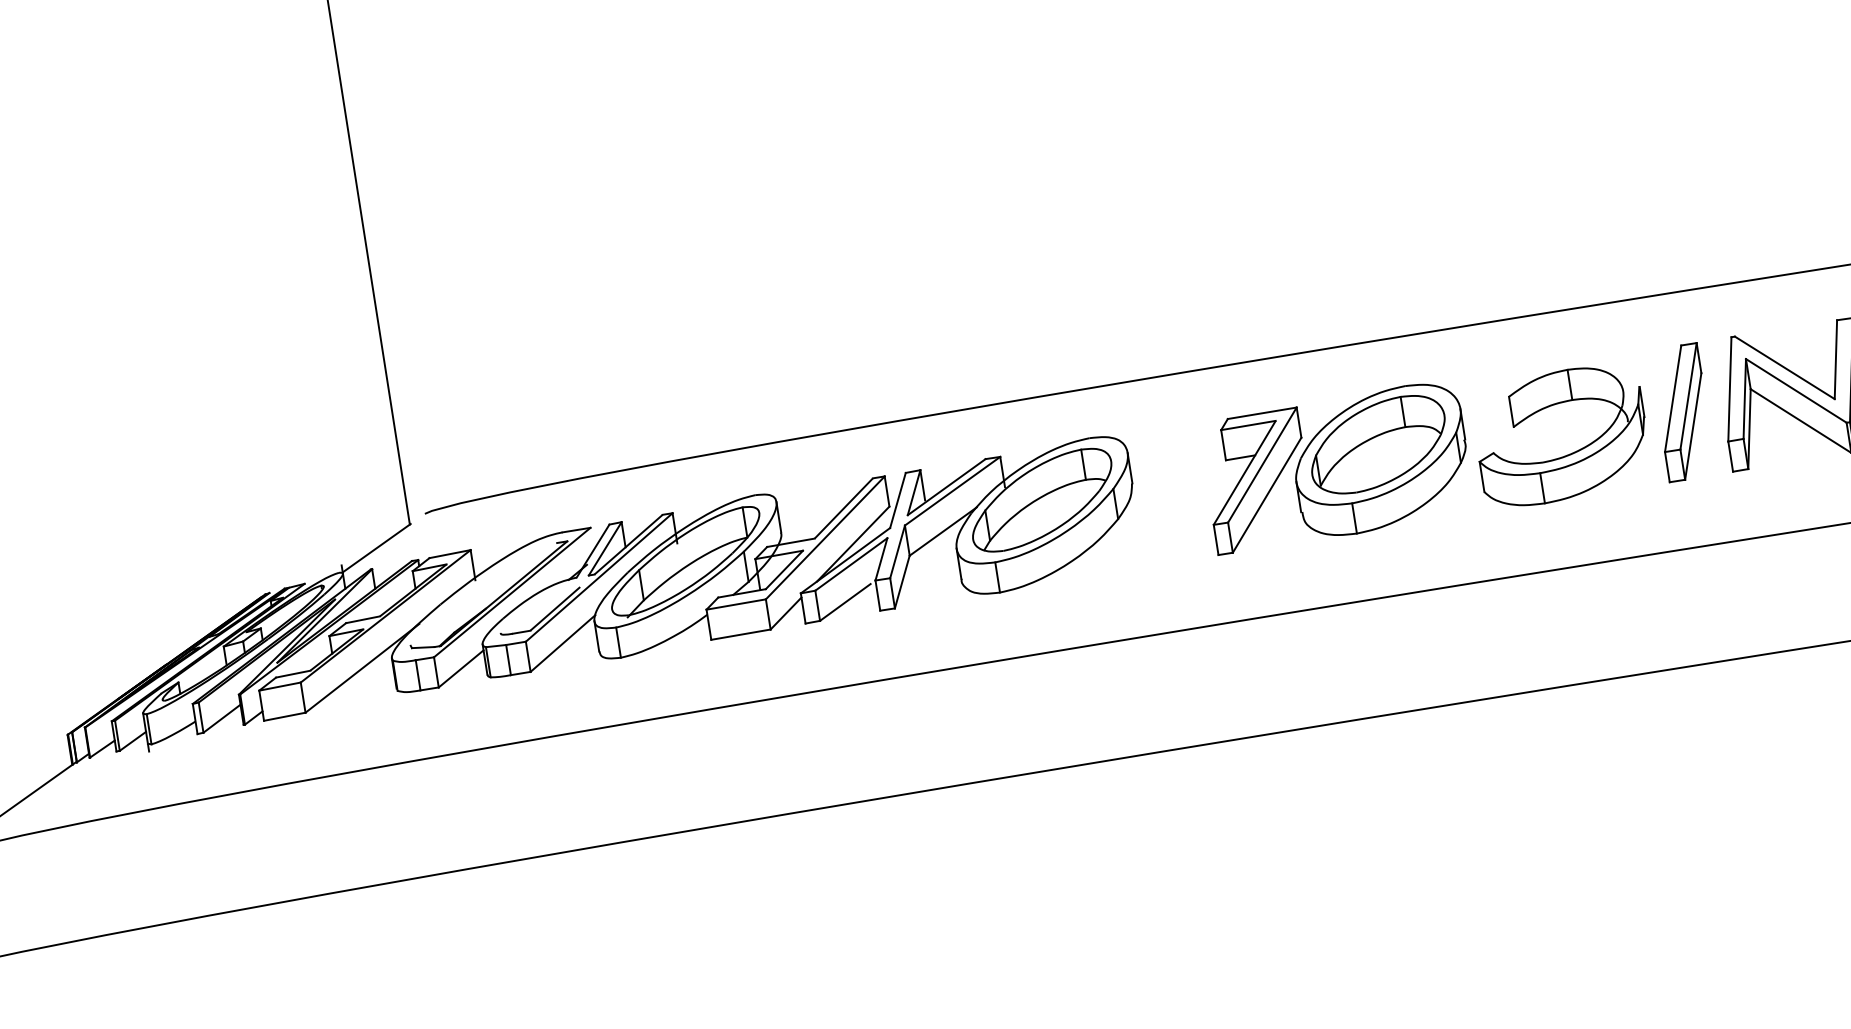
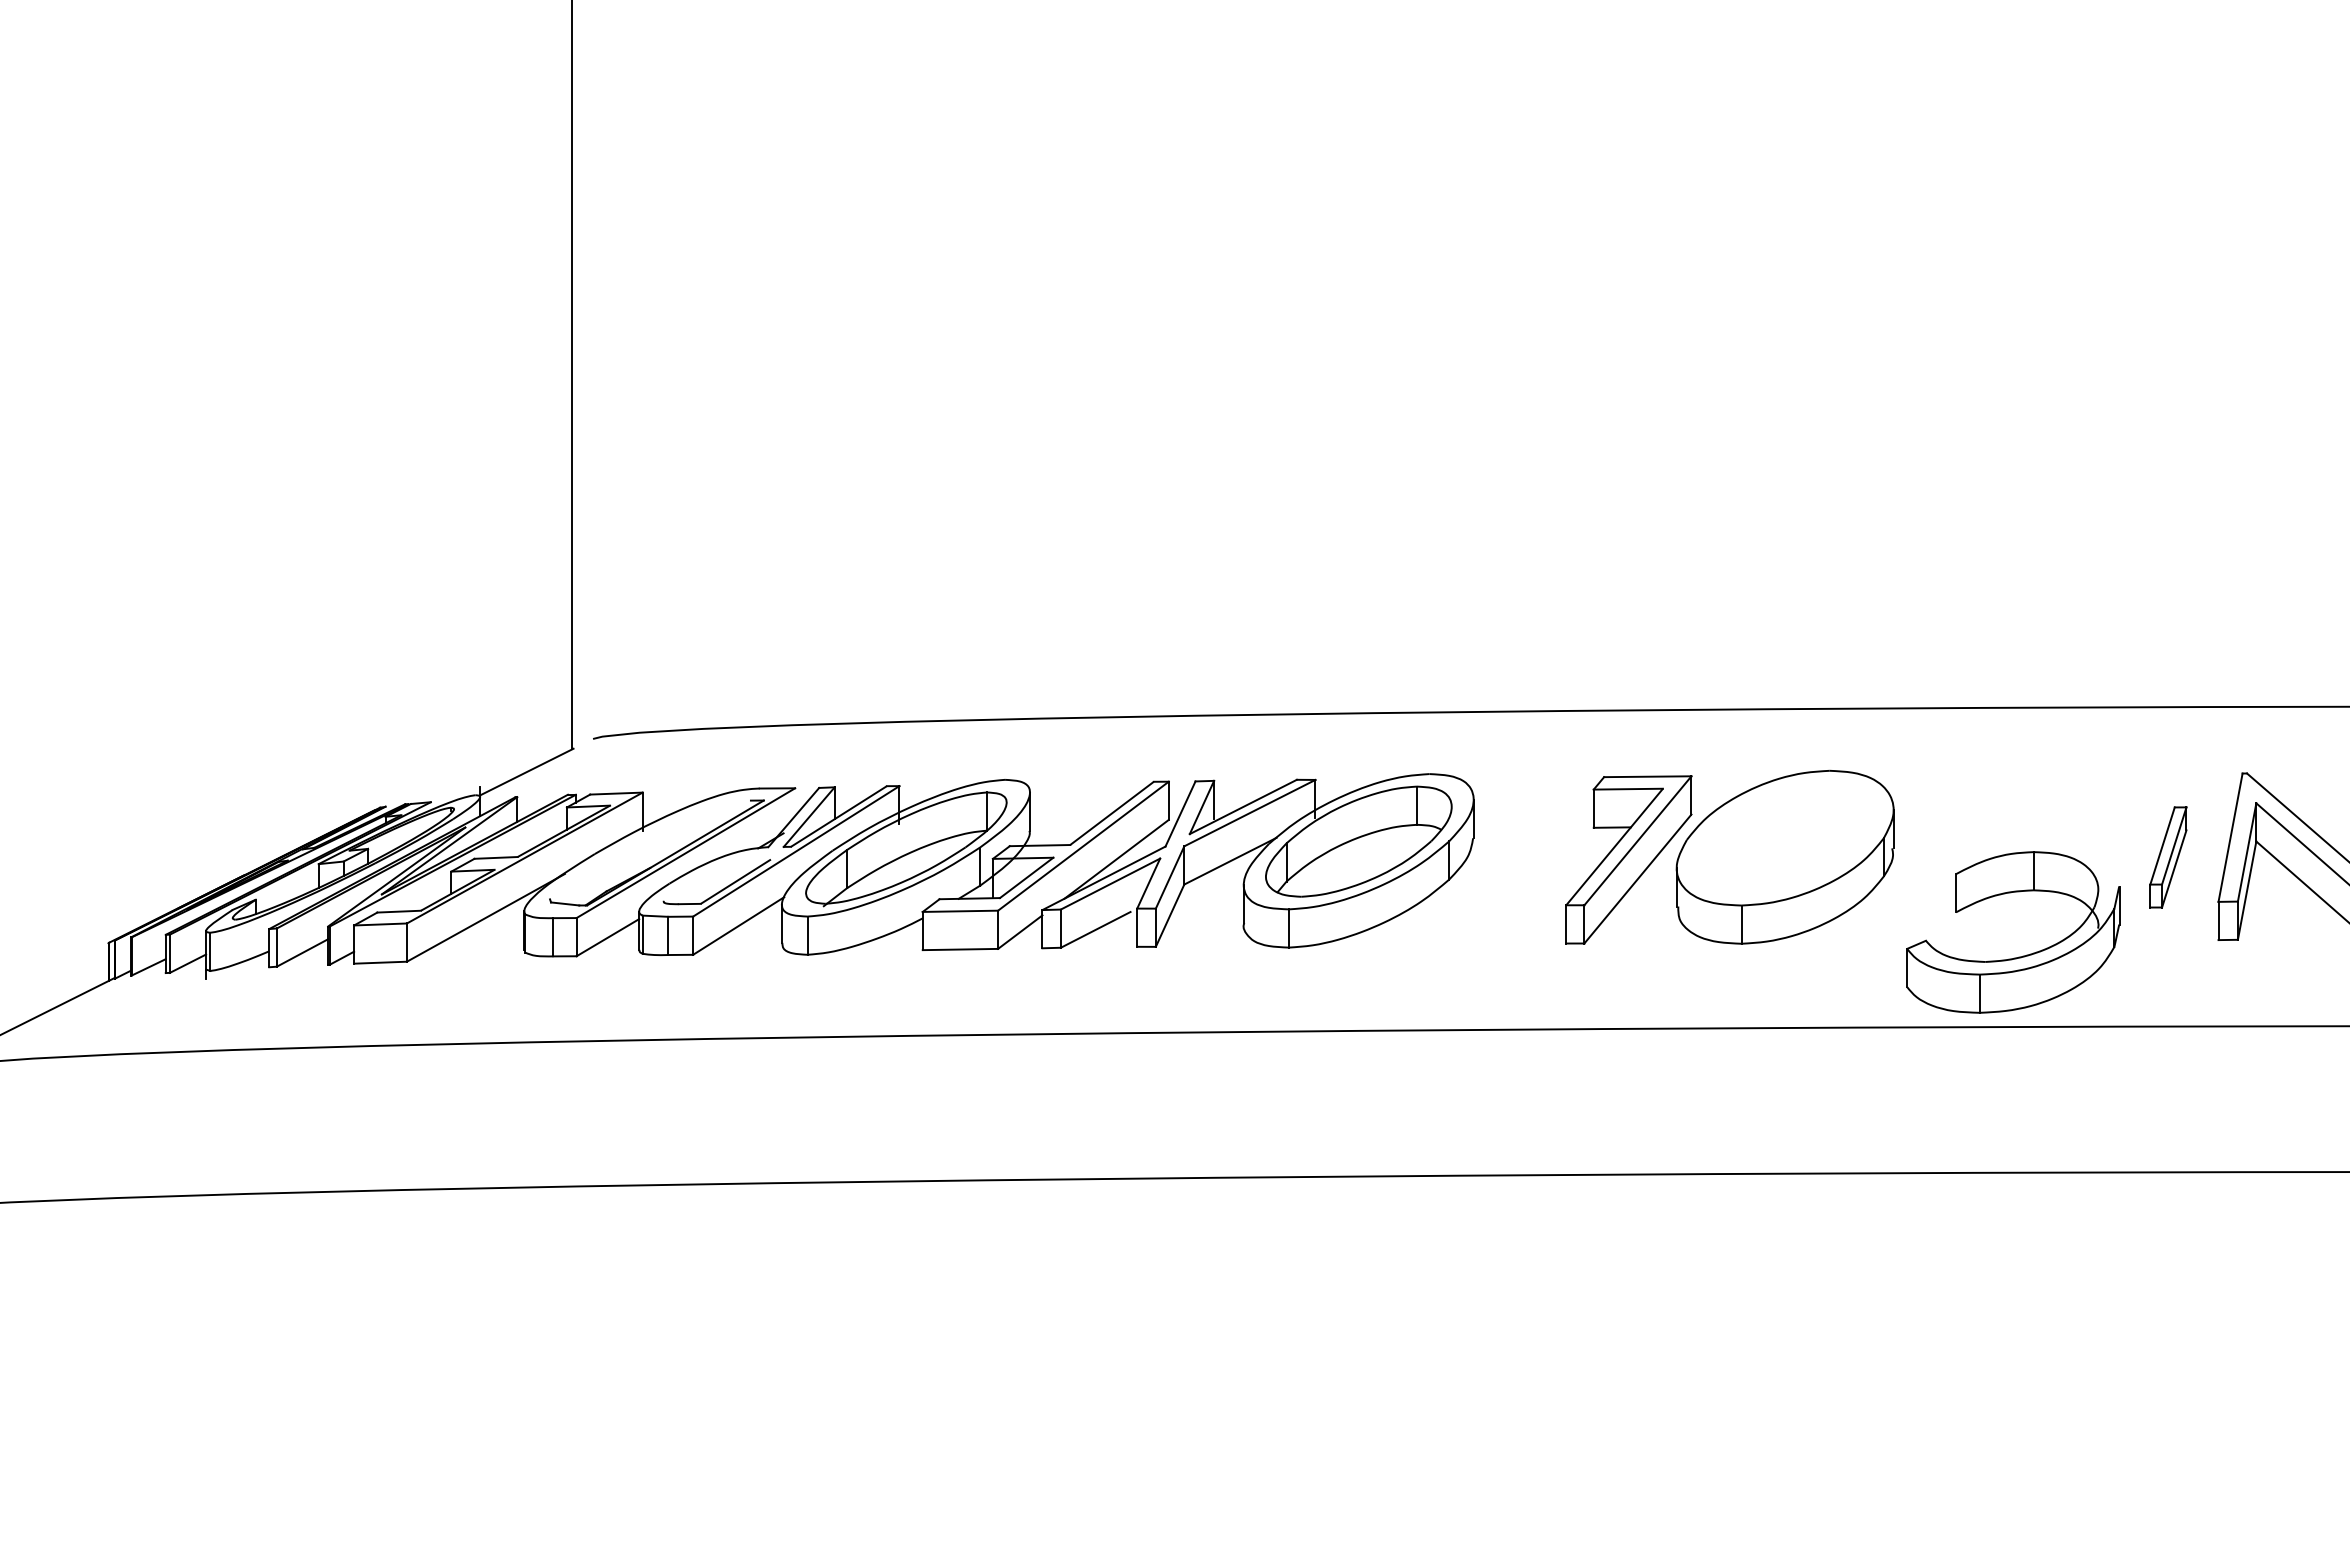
part: (1683, 412) -> (2168, 857), size x0.6
part: (1377, 444) -> (1784, 837), removed
part: (1568, 454) -> (2018, 956), moved

